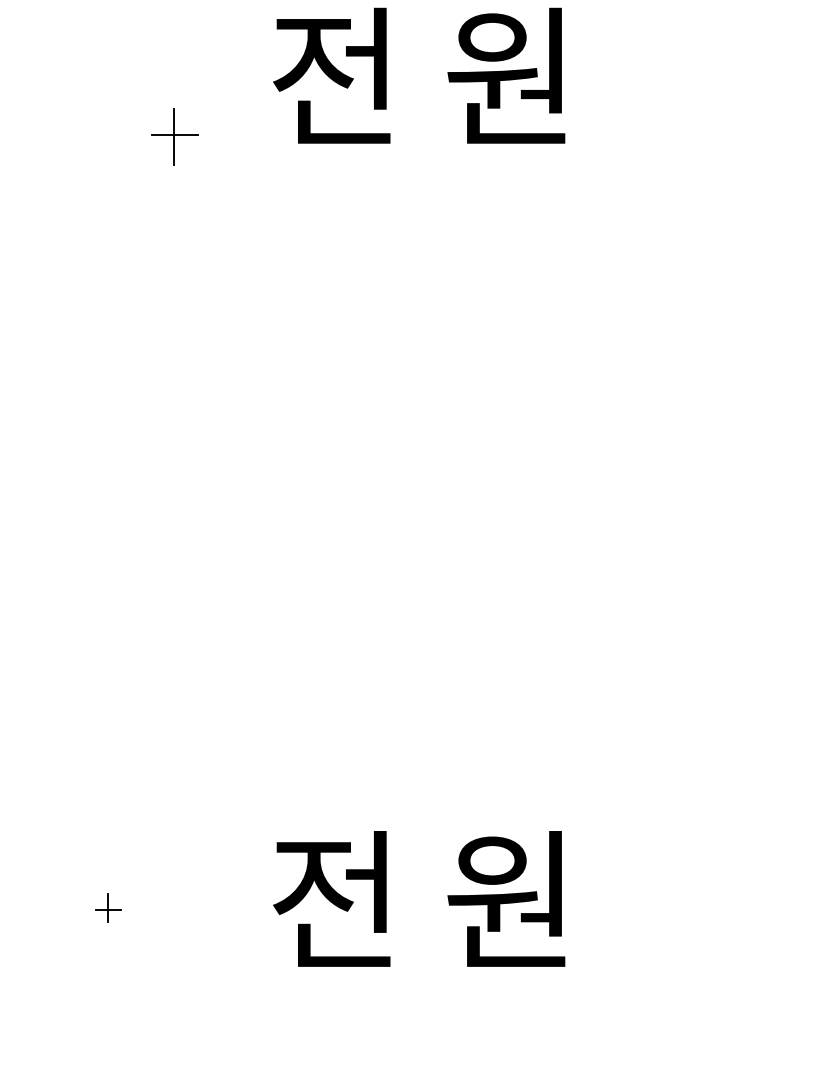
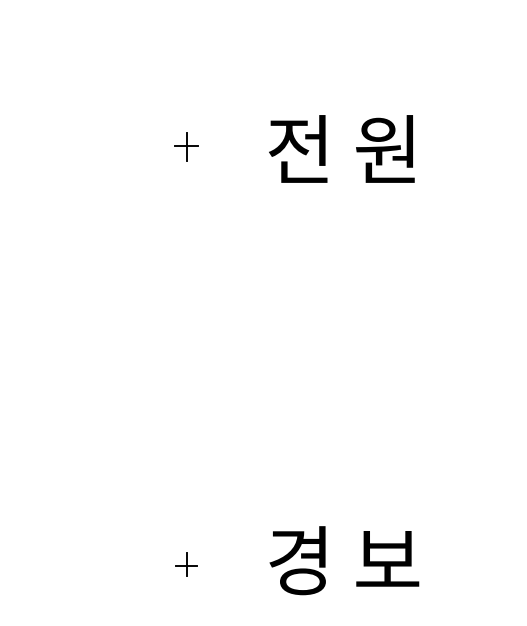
part: (174, 136) -> (186, 146), moved
text: (424, 899) -> (344, 560), 전 원 -> 경 보
part: (108, 907) -> (186, 564), size x1.67

